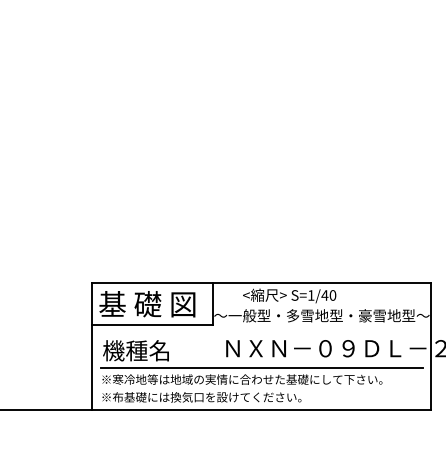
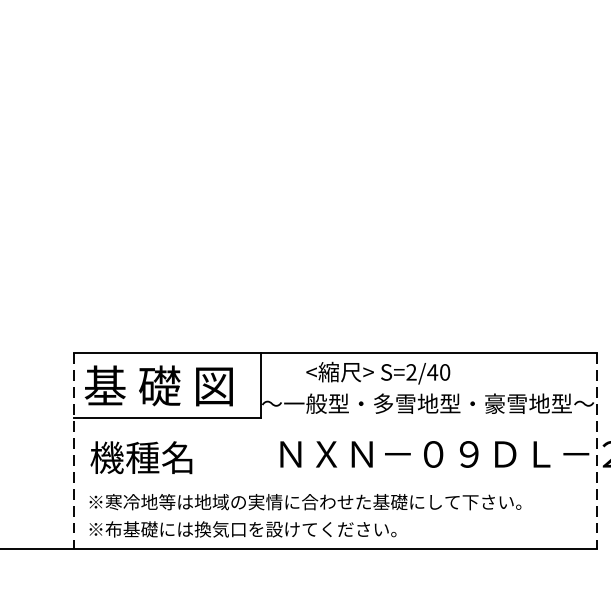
text: (311, 295) -> (411, 372), S=1/40 -> S=2/40
line: (92, 346) -> (74, 451), solid -> dashed
line: (431, 346) -> (596, 451), solid -> dashed
line: (261, 367) -> (334, 483), removed

